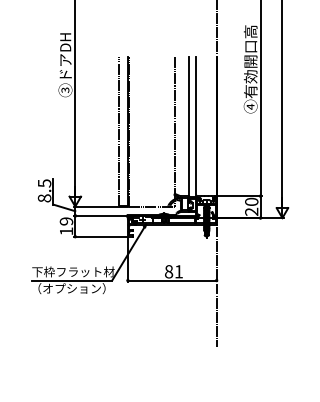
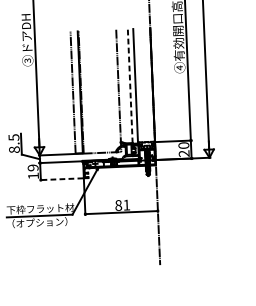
line: (189, 126) -> (130, 86), solid -> dashed
line: (100, 236) -> (61, 179), solid -> dashed

